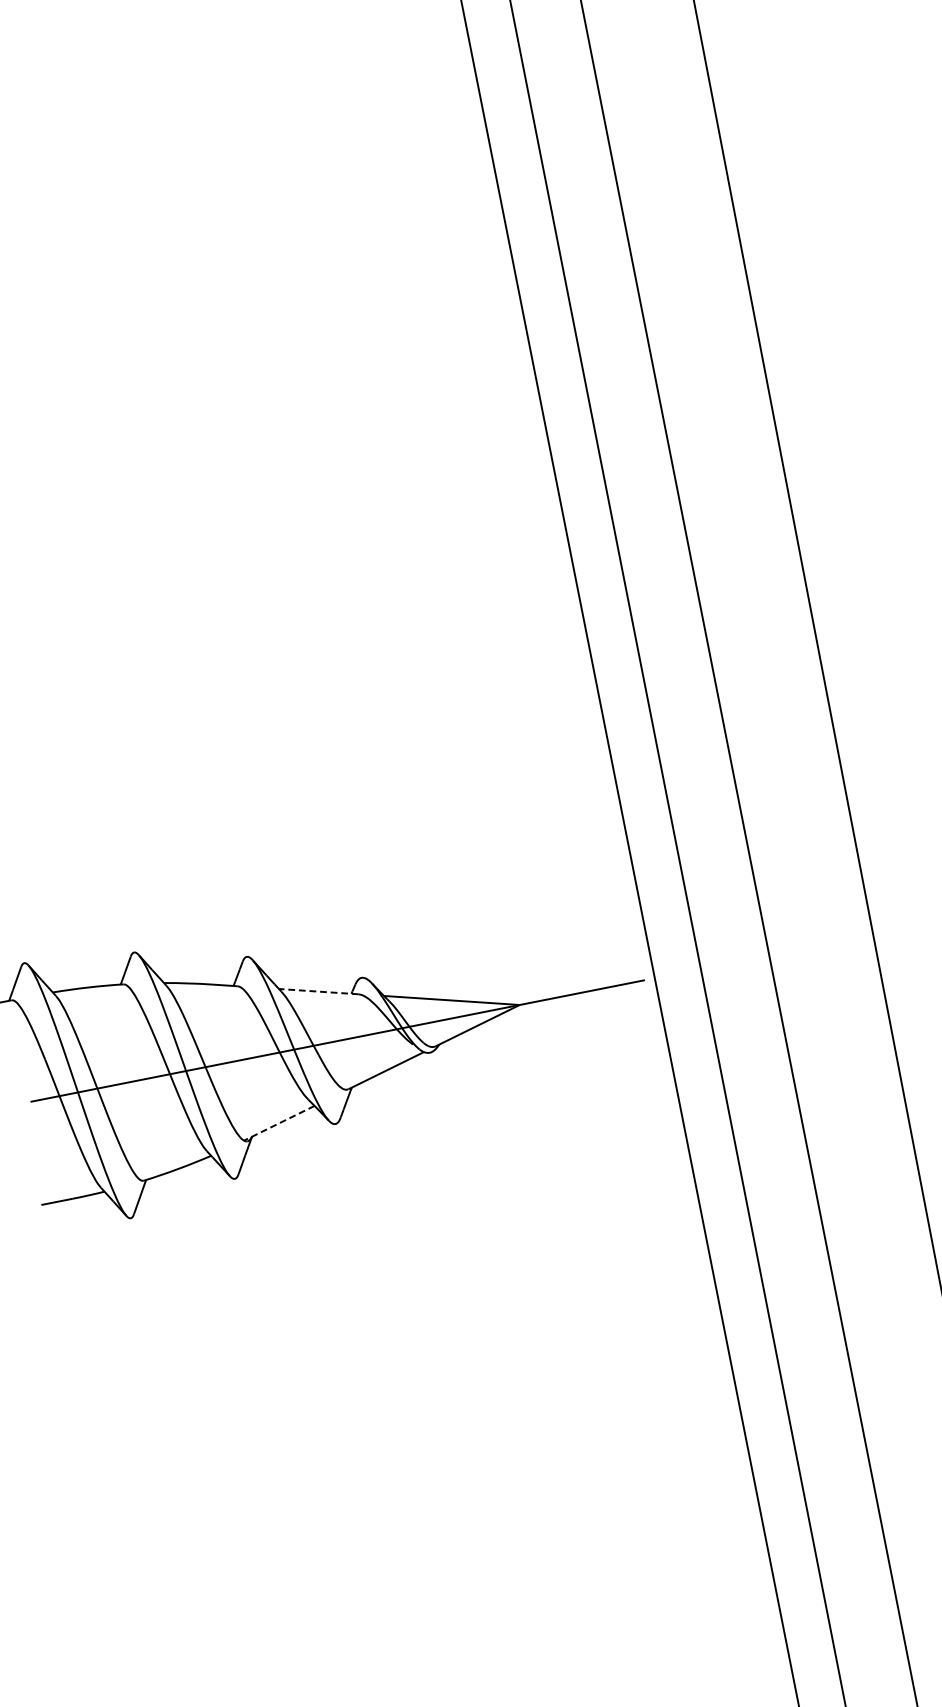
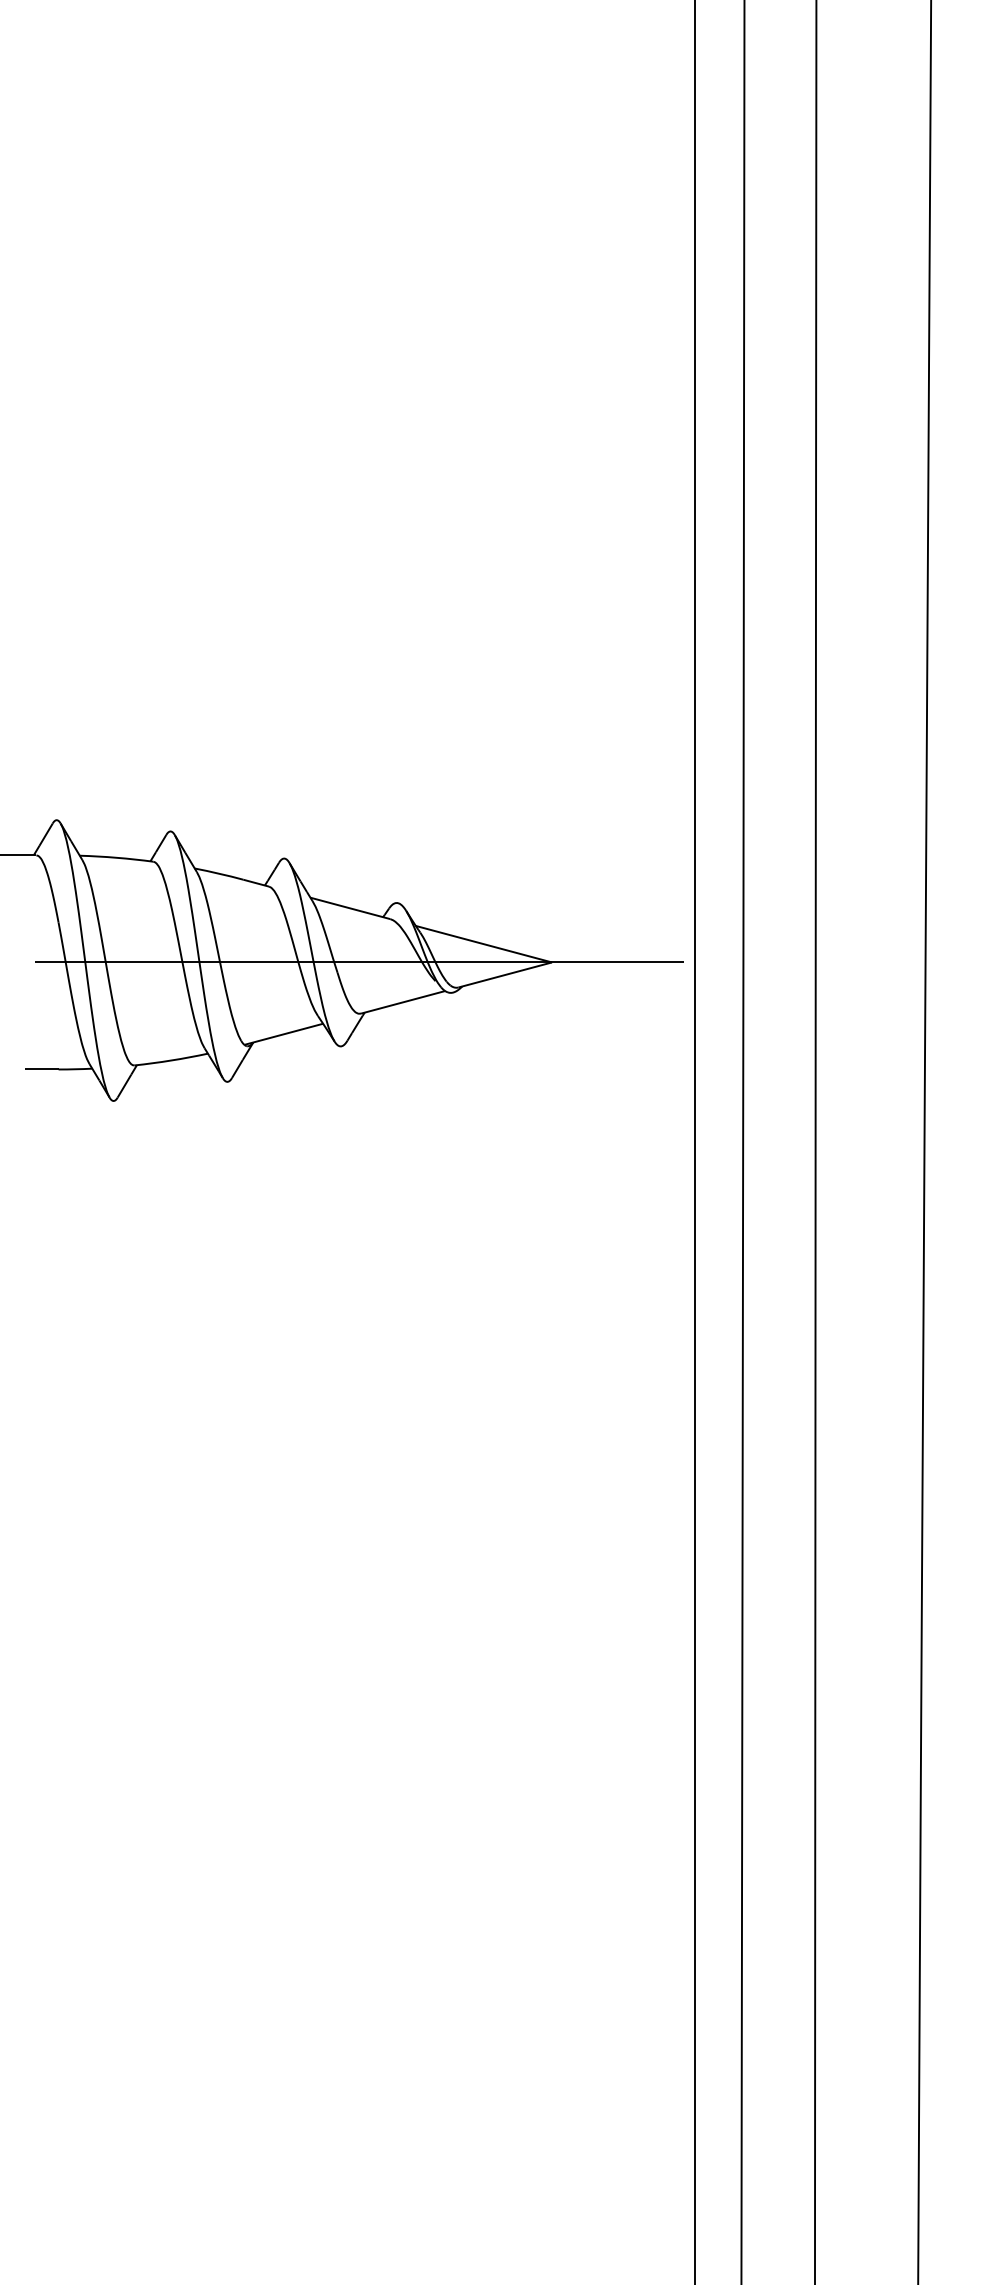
line: (317, 991) -> (349, 908), dashed -> solid
line: (279, 1123) -> (283, 1034), dashed -> solid

